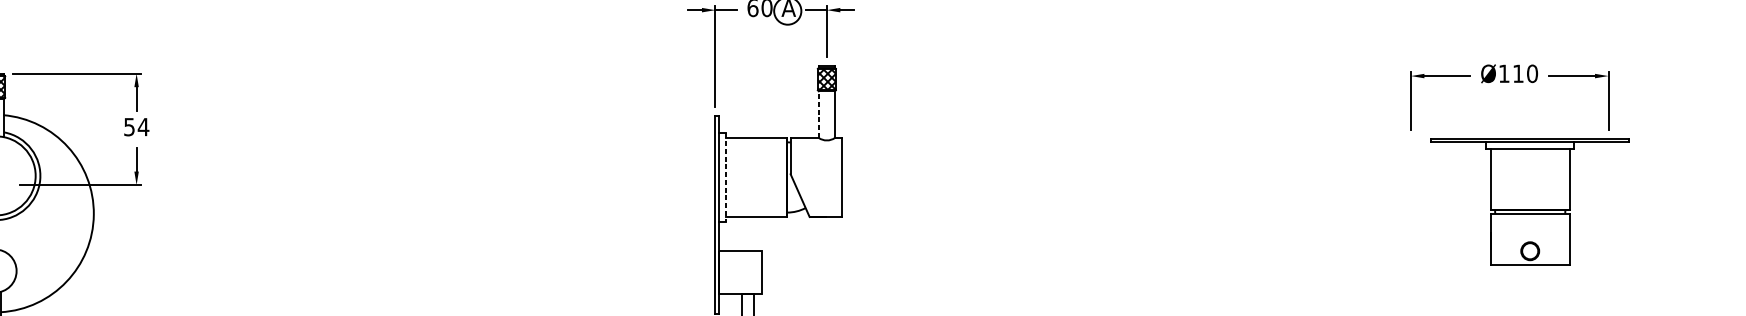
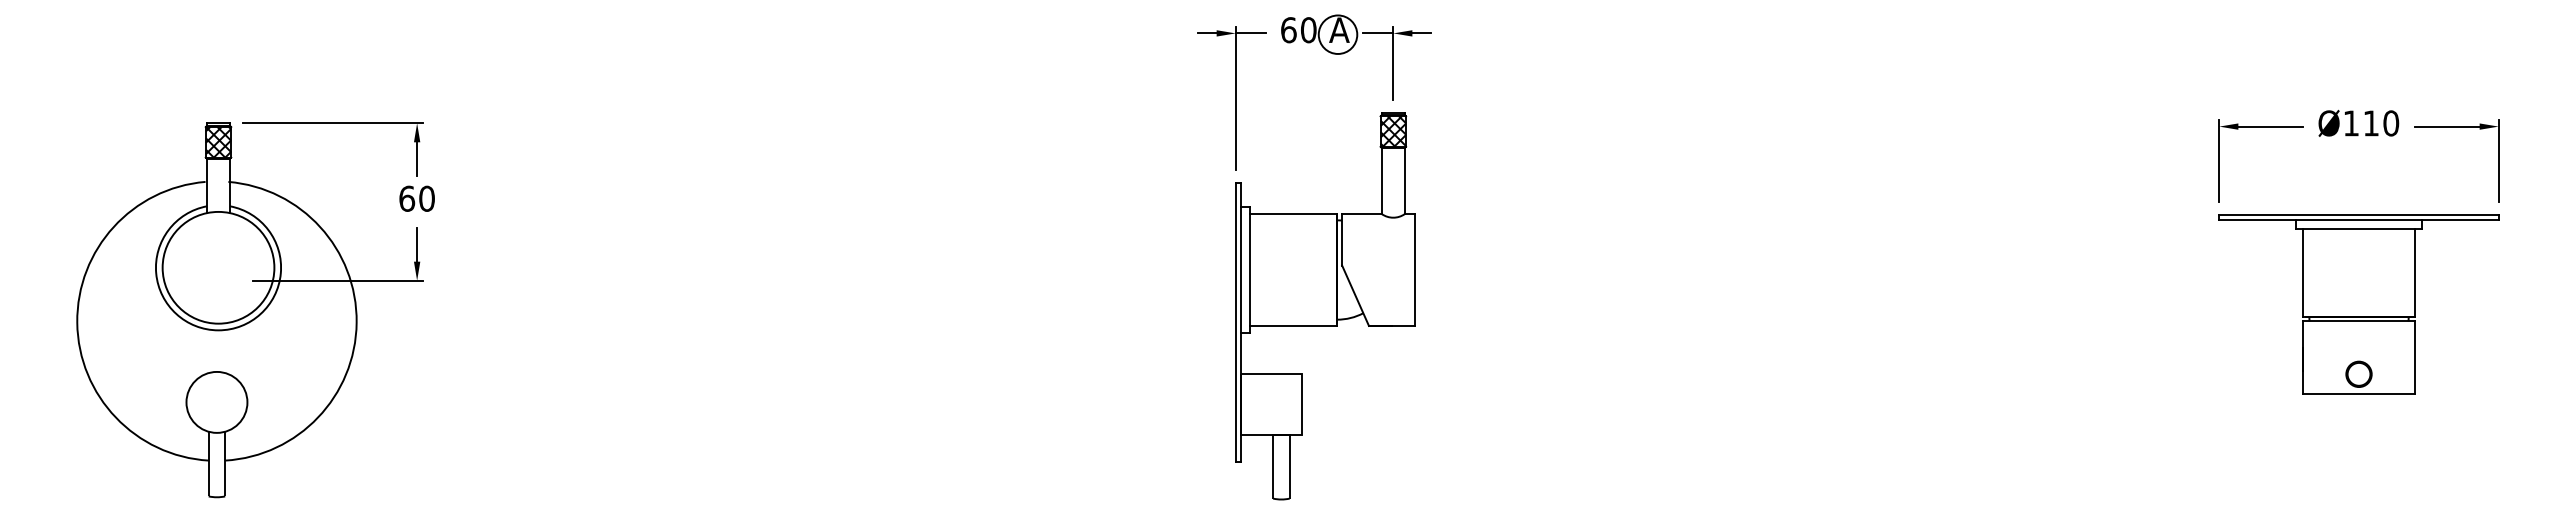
line: (818, 114) -> (1381, 180), dashed -> solid
text: (136, 126) -> (417, 198), 54 -> 60
line: (725, 177) -> (1250, 270), dashed -> solid
part: (1529, 201) -> (2358, 304), moved

